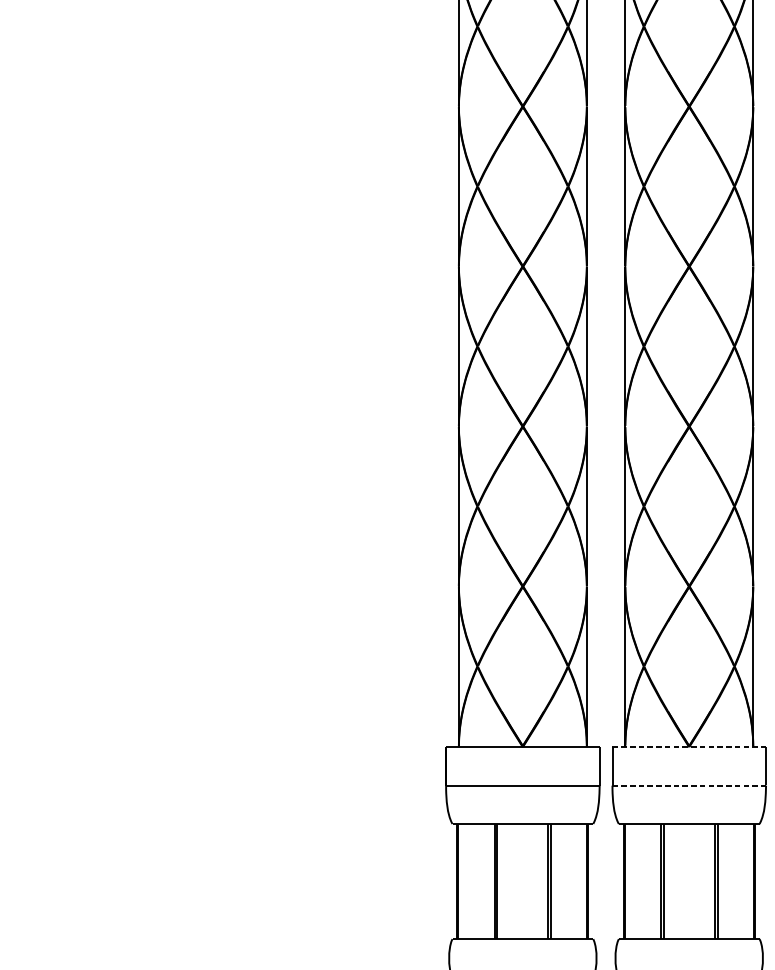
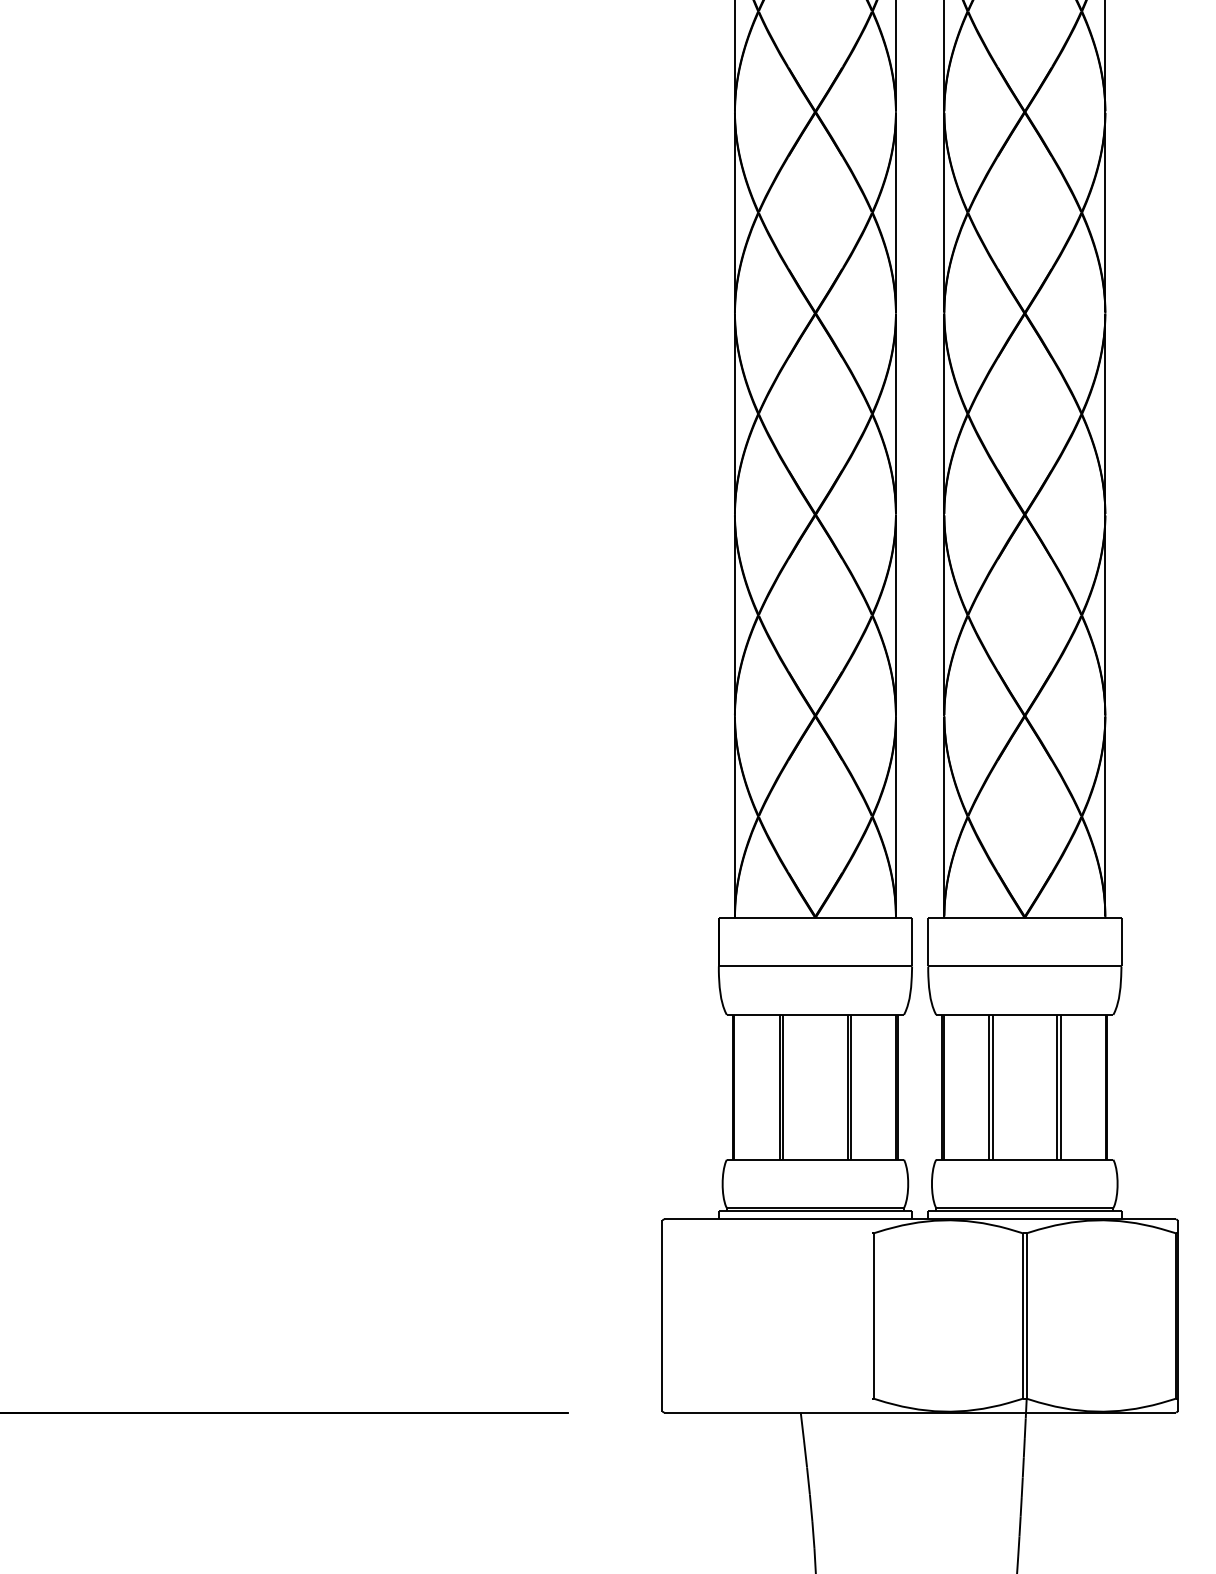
line: (688, 747) -> (1024, 918), dashed -> solid
line: (688, 785) -> (1024, 966), dashed -> solid

